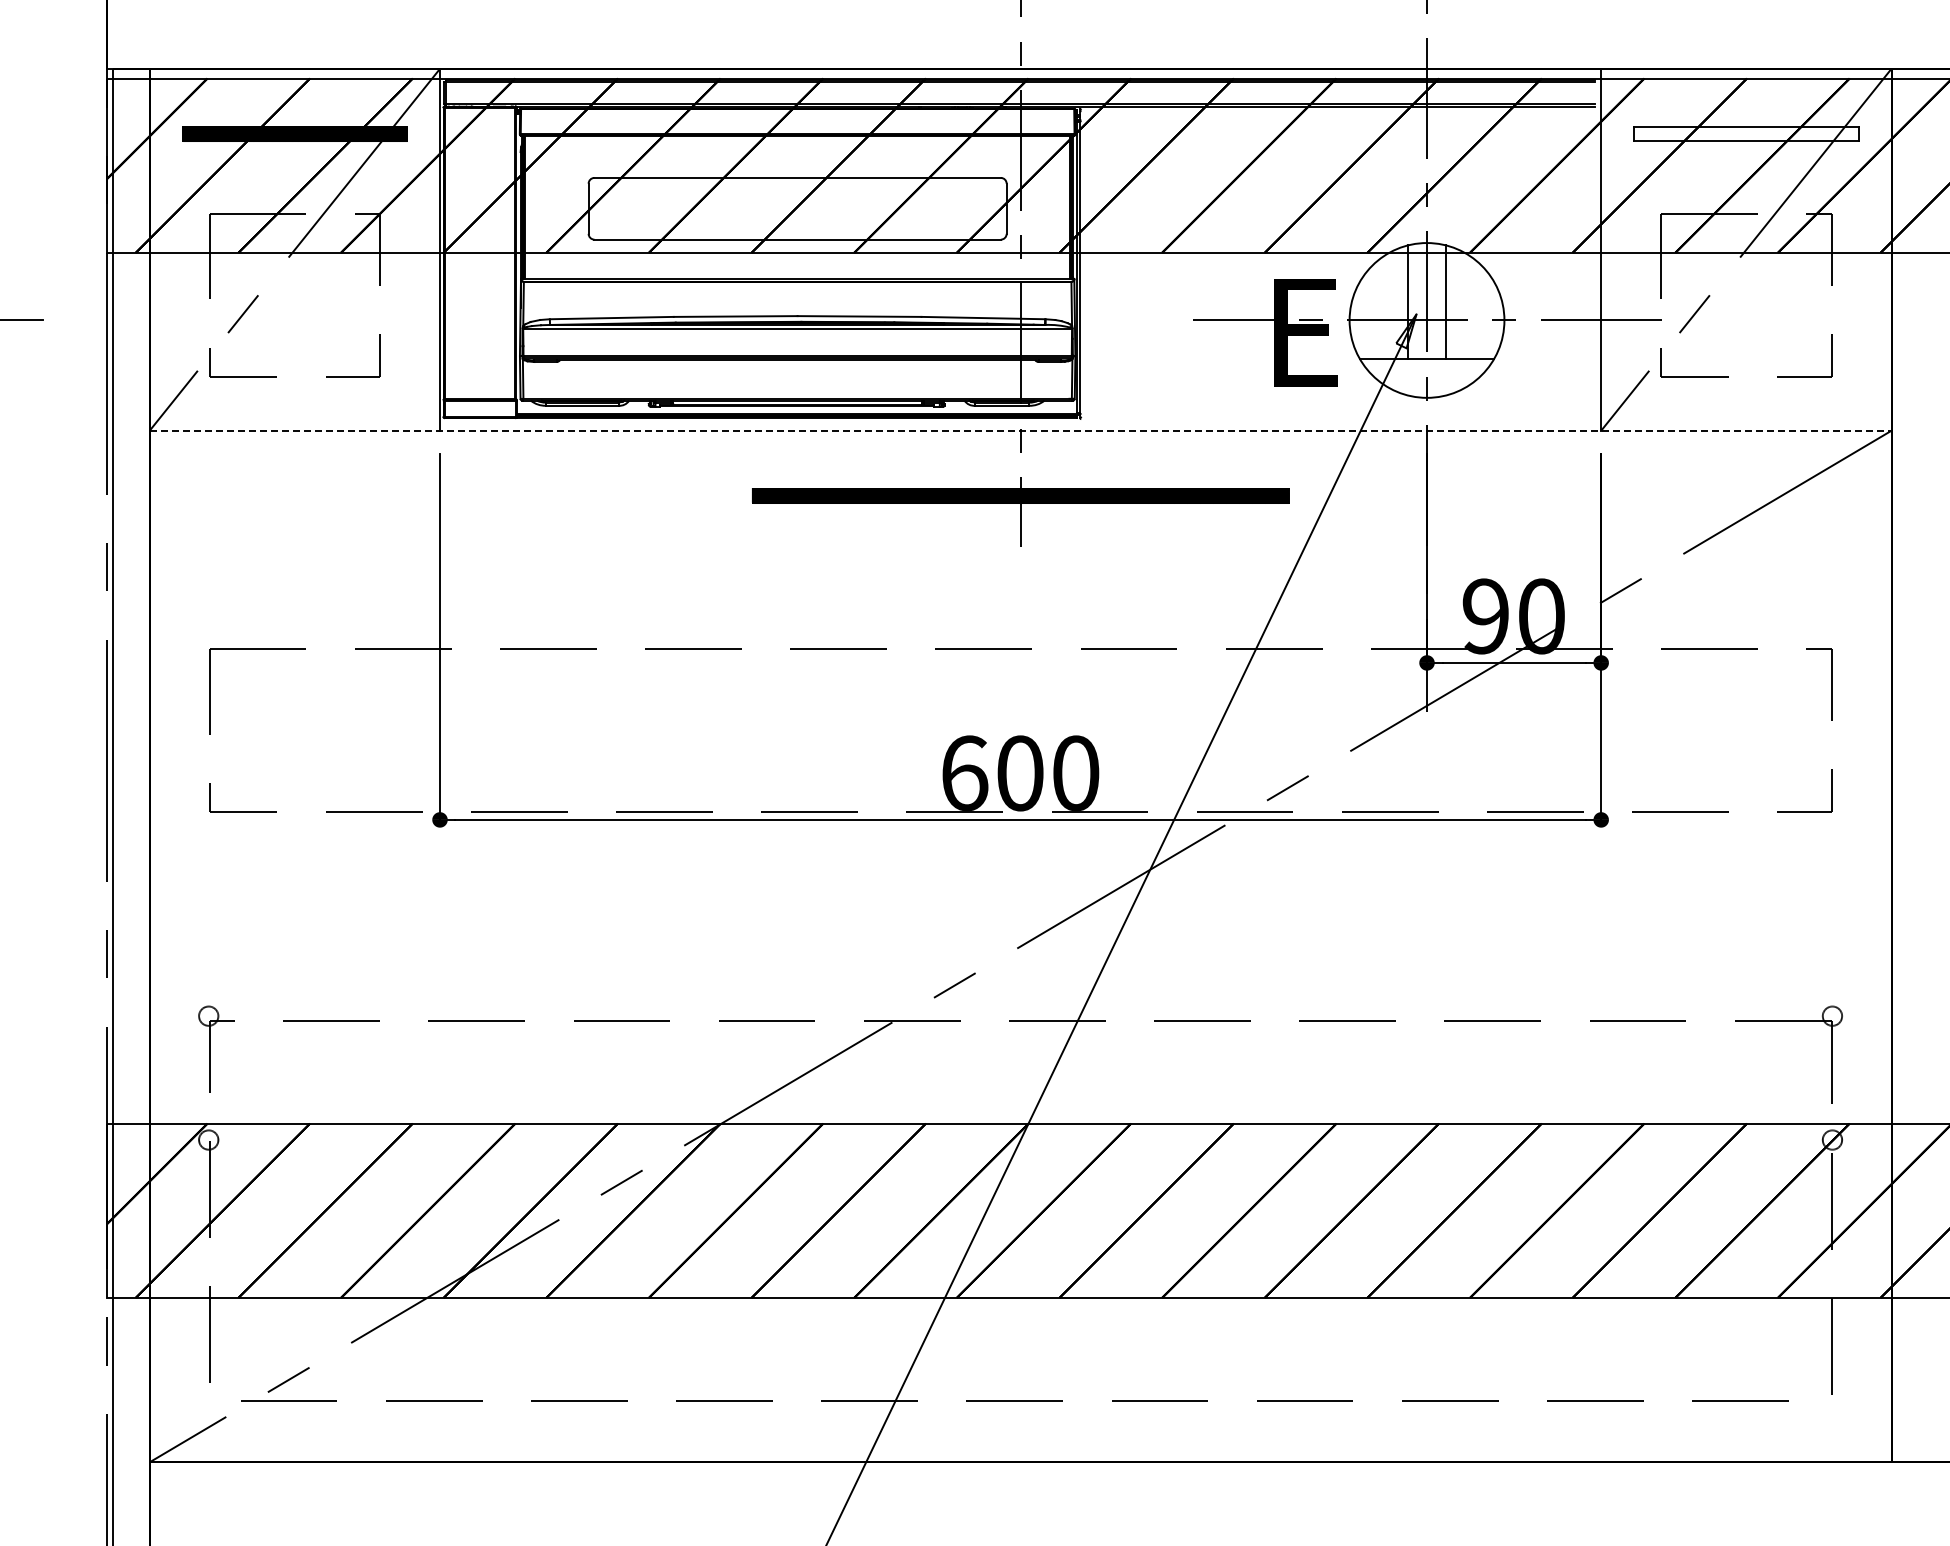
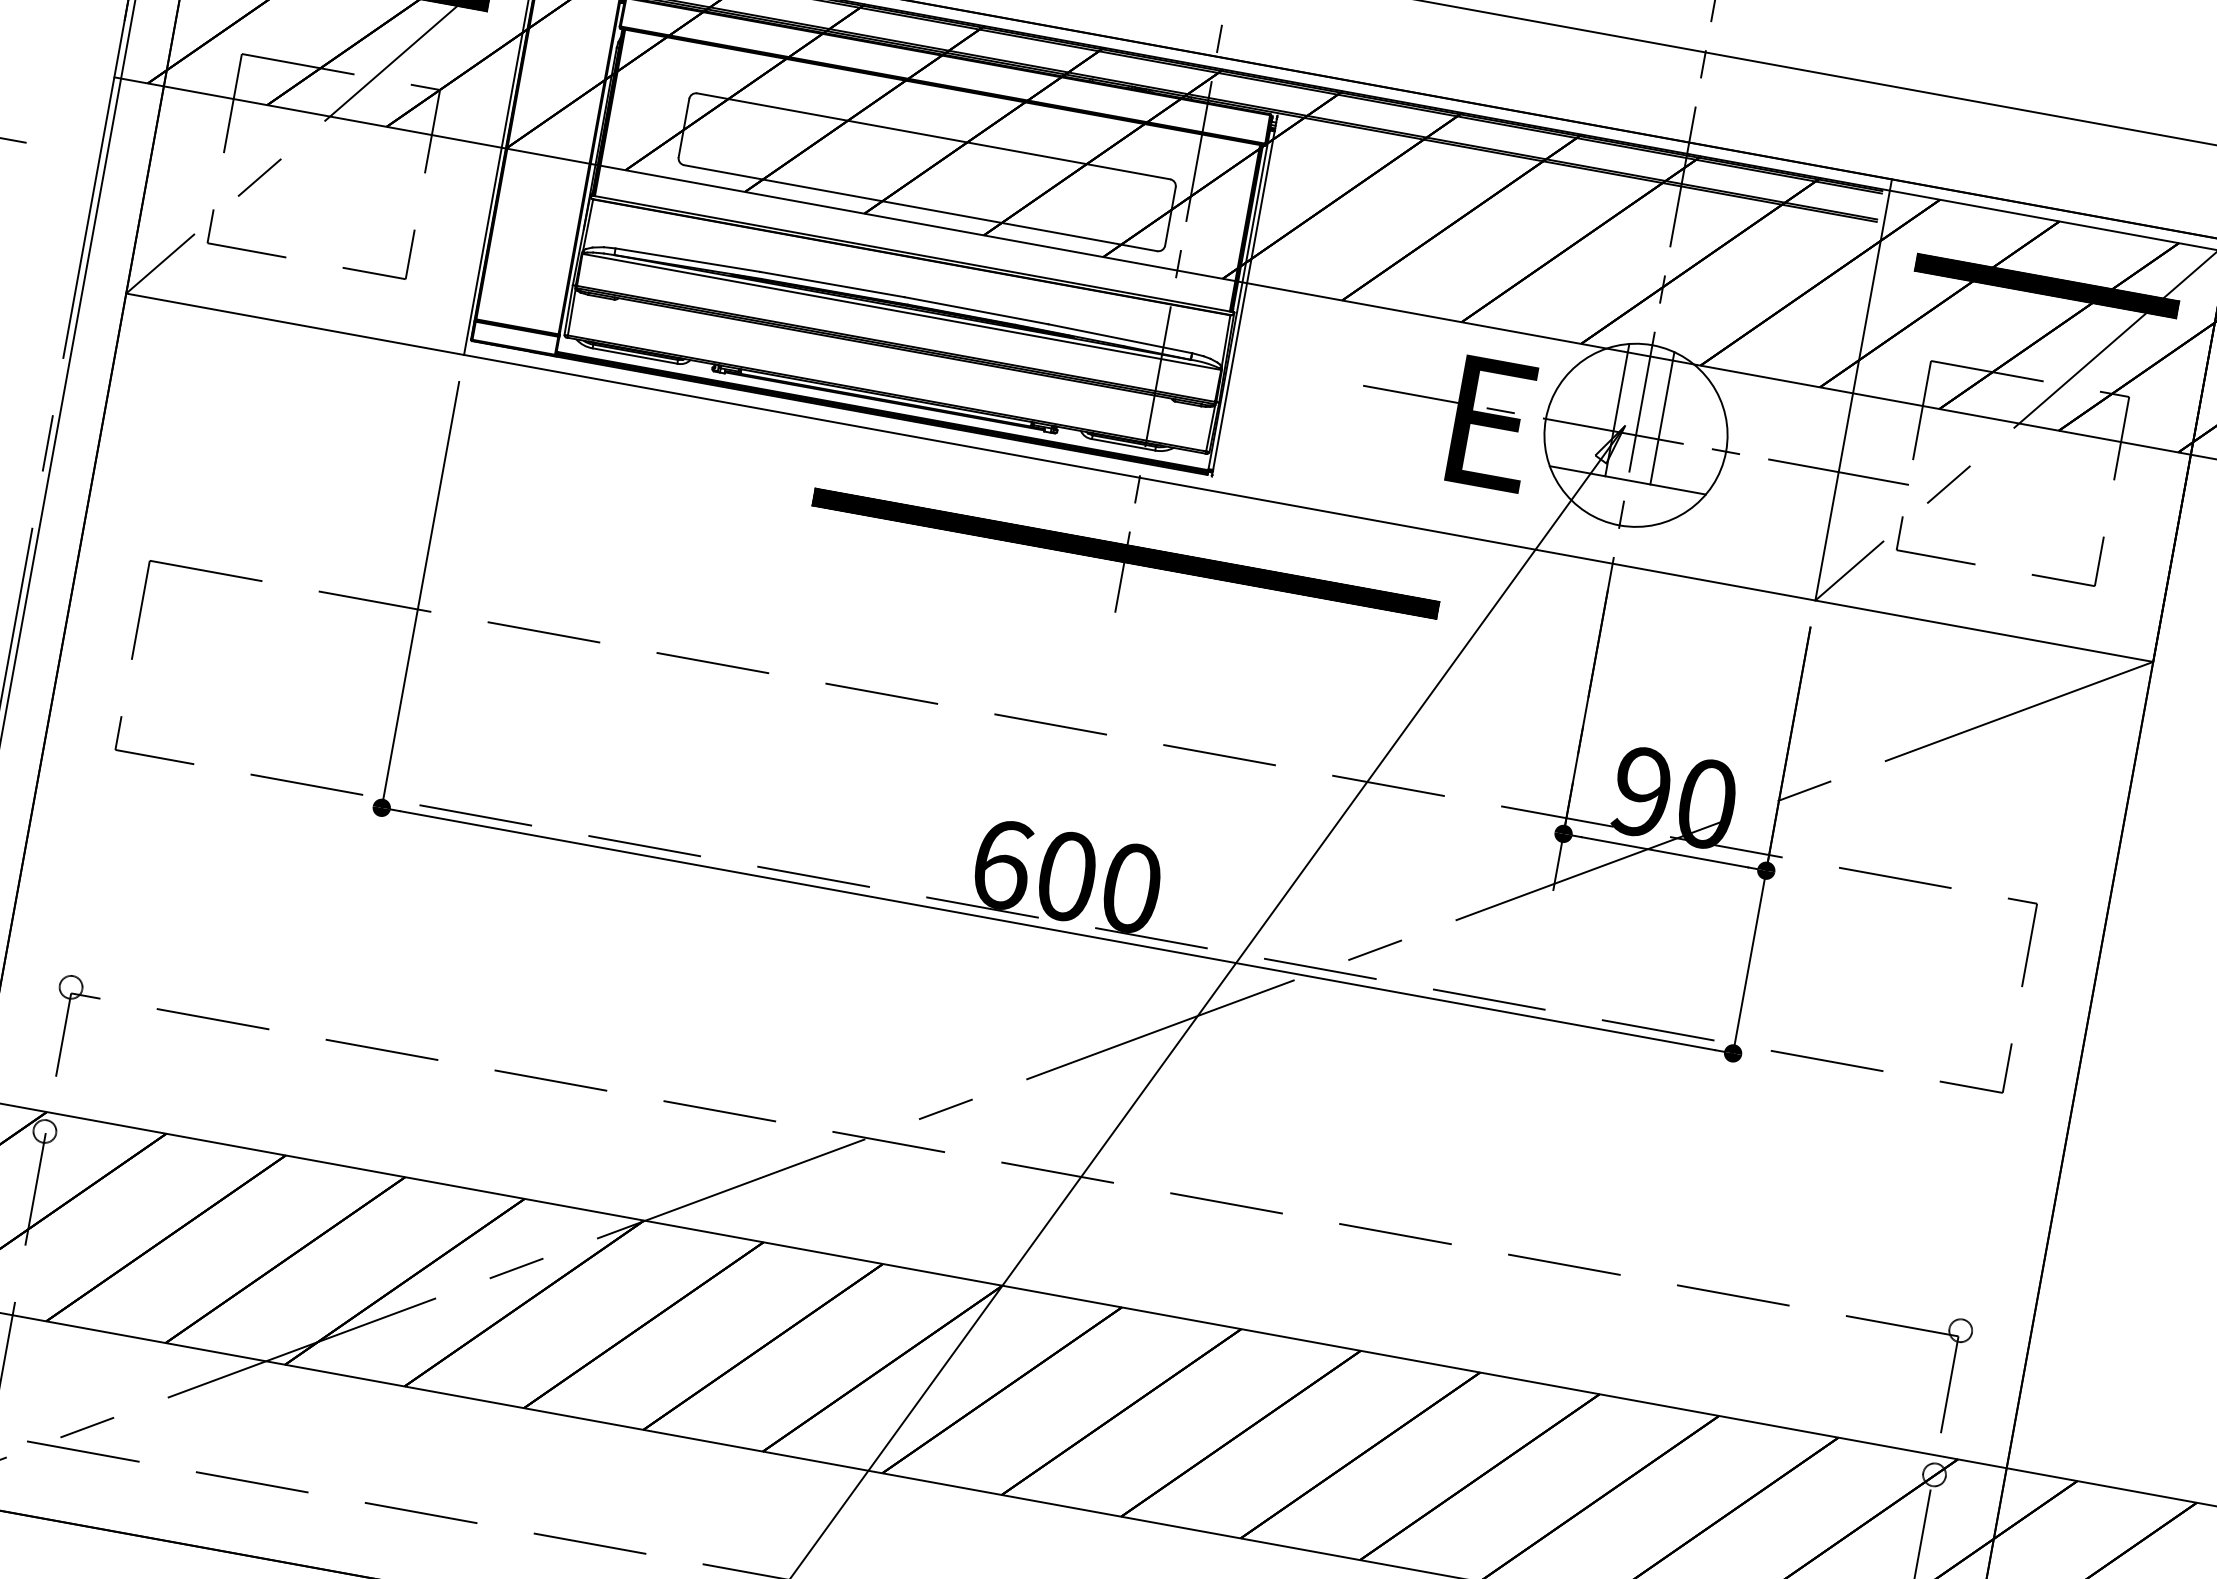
hatch: (1746, 133) -> (2047, 285), added
line: (1020, 430) -> (1139, 477), dashed -> solid

